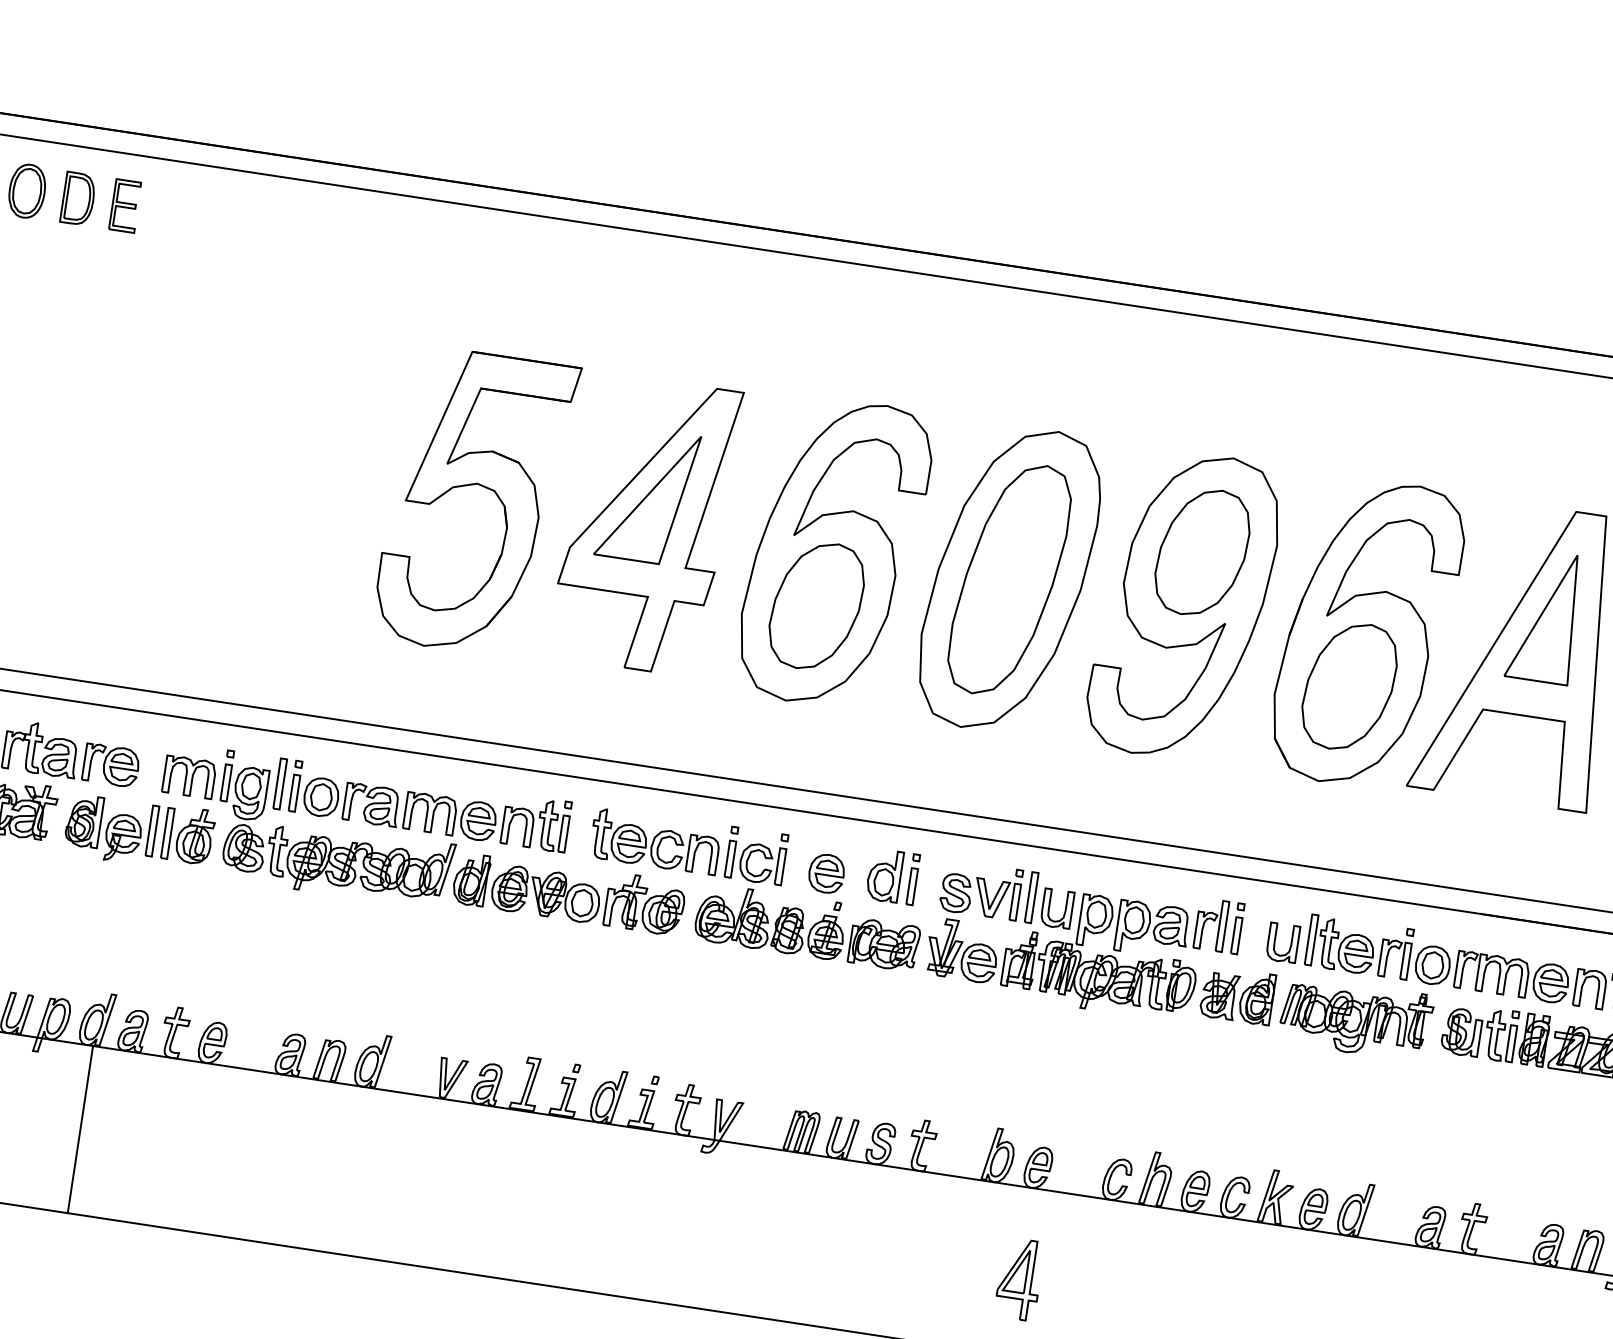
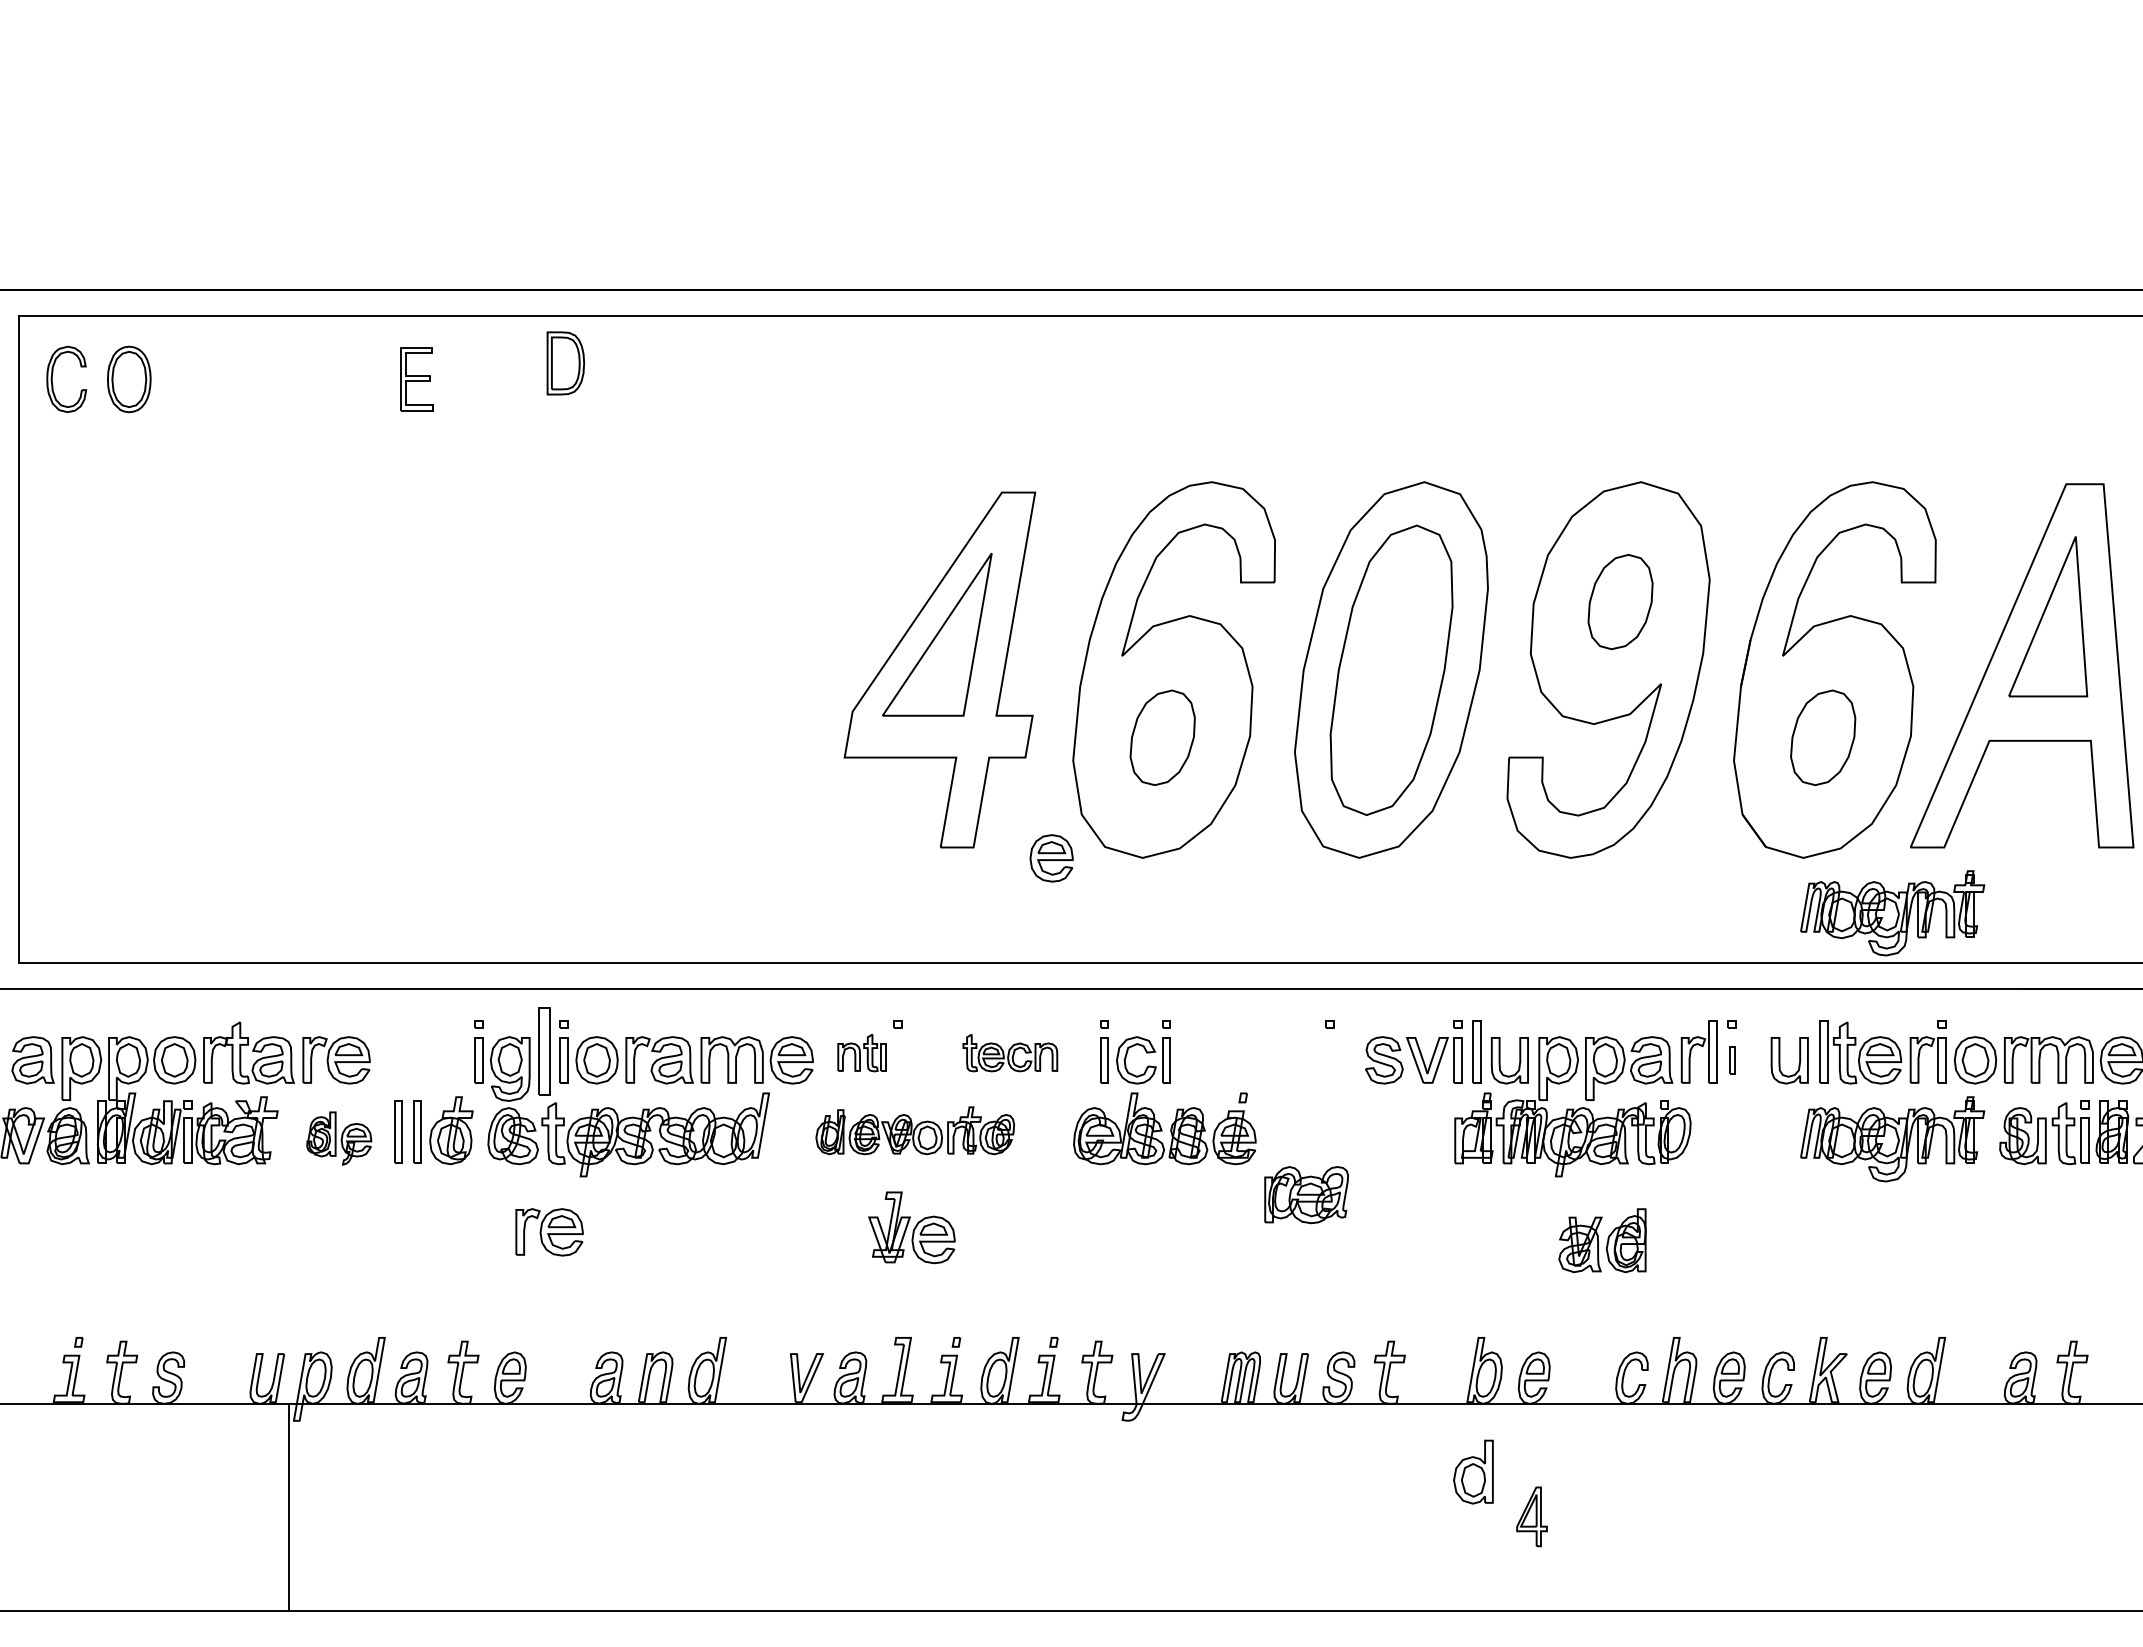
part: (78, 198) -> (565, 363), moved
part: (124, 206) -> (416, 379), moved
part: (482, 486) -> (735, 654), removed
part: (1202, 552) -> (1620, 601), size x0.6
part: (816, 605) -> (1162, 737), size x0.6
part: (1348, 686) -> (1822, 737), size x0.6
part: (188, 776) -> (432, 1059), removed
part: (280, 783) -> (544, 1051), size x1.4
part: (535, 823) -> (861, 1052), size x0.6
part: (103, 828) -> (338, 1138), size x0.7
part: (1383, 836) -> (1892, 913), added
part: (655, 841) -> (1010, 1052), size x0.6
part: (826, 873) -> (1051, 858), moved
part: (884, 875) -> (1473, 1471), moved
part: (911, 886) -> (1329, 1060), removed
part: (569, 892) -> (915, 1130), size x0.7
part: (262, 930) -> (549, 1232), added
part: (1236, 935) -> (1731, 1060), size x0.6
part: (884, 945) -> (1306, 1195), moved
part: (962, 950) -> (911, 1227), moved
part: (1237, 995) -> (1602, 1240), moved
line: (80, 1129) -> (288, 1507), moved
part: (1019, 1279) -> (1531, 1516), size x0.6

